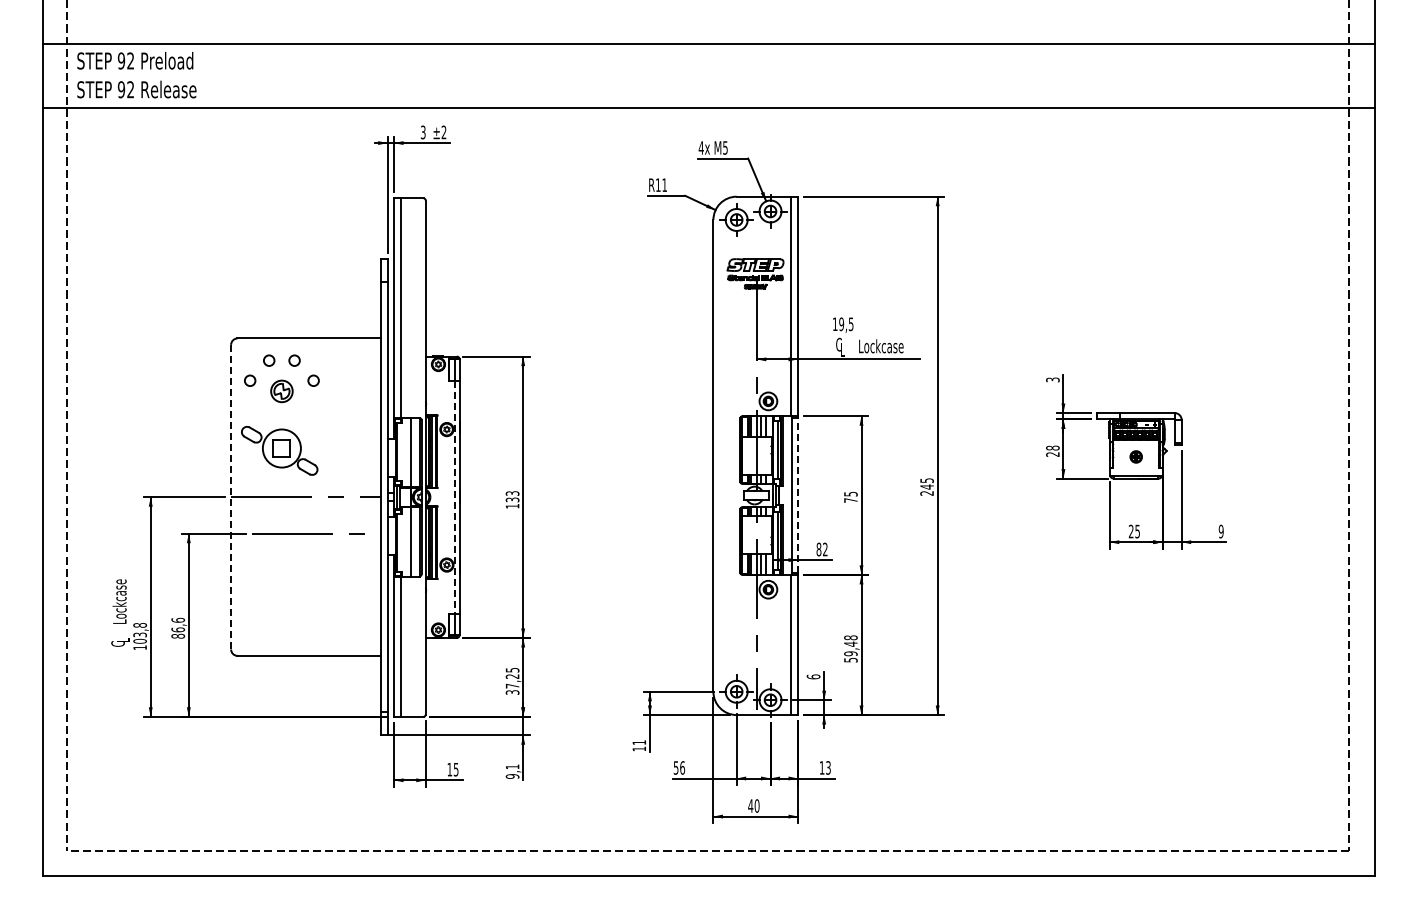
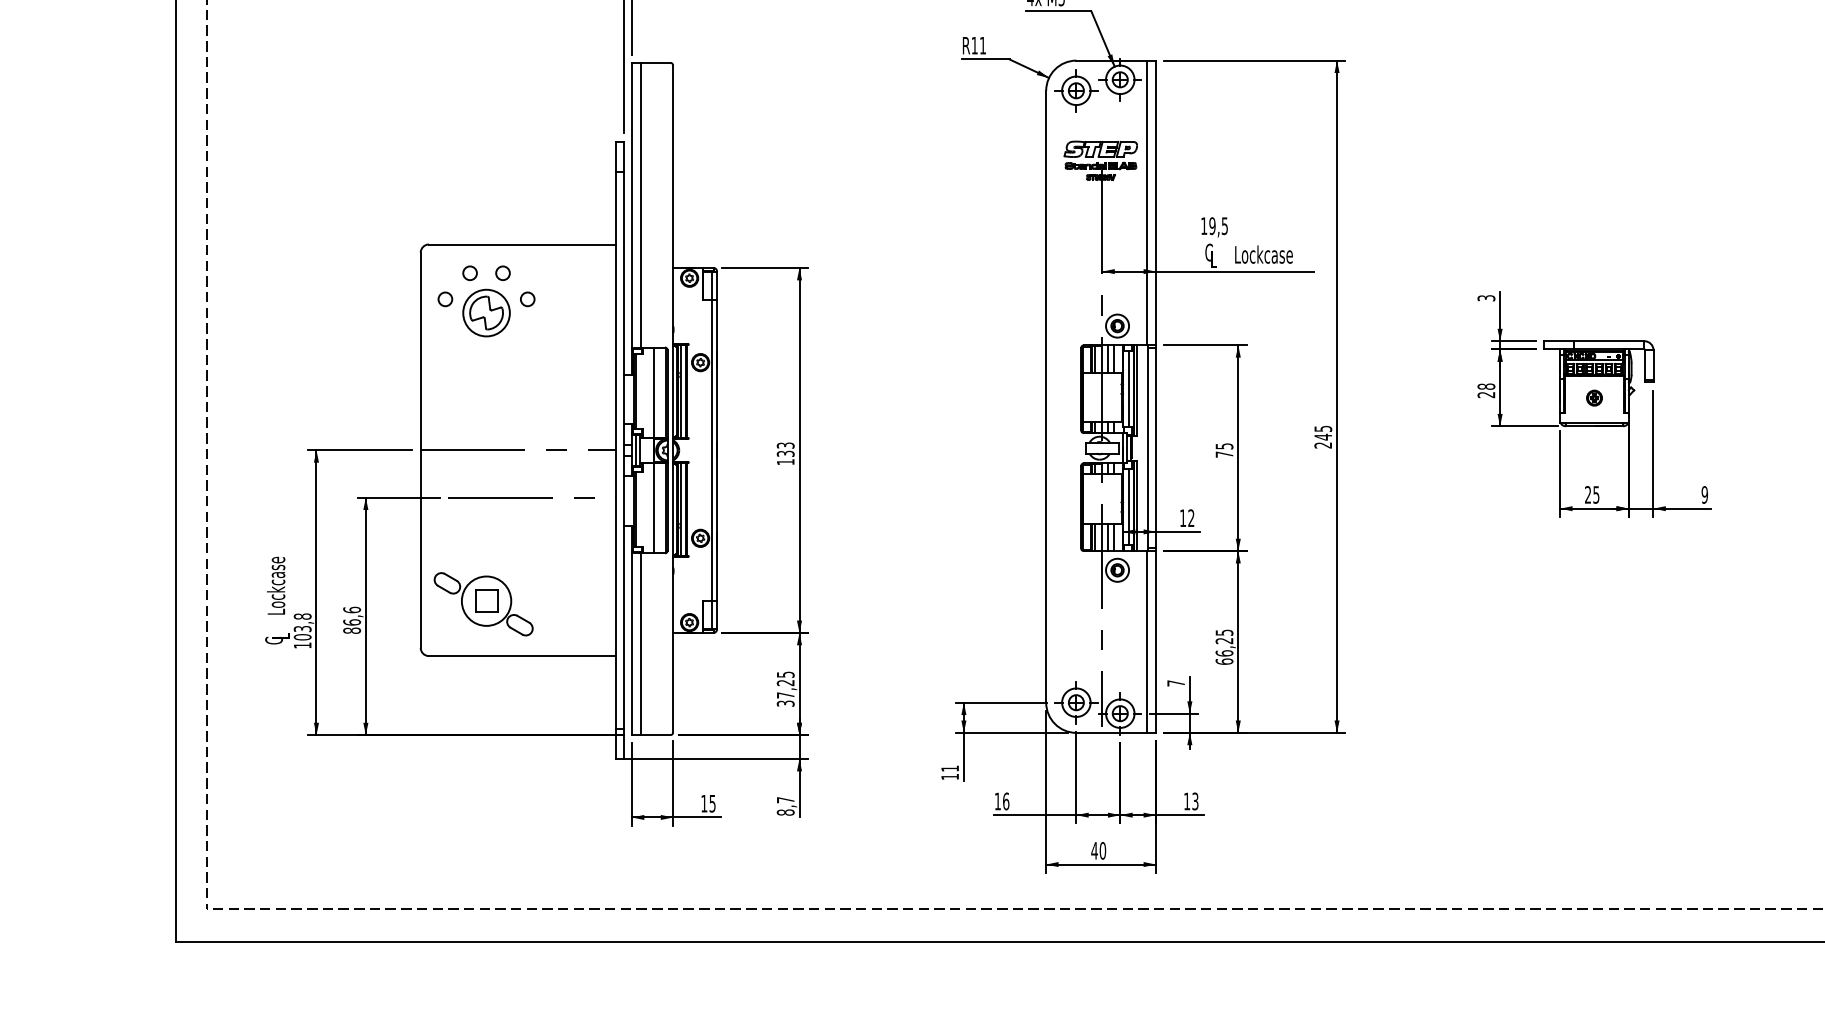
part: (281, 391) -> (486, 313), size x1.67
part: (279, 450) -> (483, 603), moved
line: (798, 495) -> (1156, 448), dashed -> solid
line: (231, 497) -> (421, 450), dashed -> solid
line: (455, 497) -> (711, 450), dashed -> solid
text: (818, 549) -> (1182, 518), 82 -> 12
text: (850, 648) -> (1223, 646), 59,48 -> 66,25
text: (813, 676) -> (1175, 682), 6 -> 7
text: (675, 767) -> (997, 800), 56 -> 16
text: (512, 771) -> (785, 806), 9,1 -> 8,7

